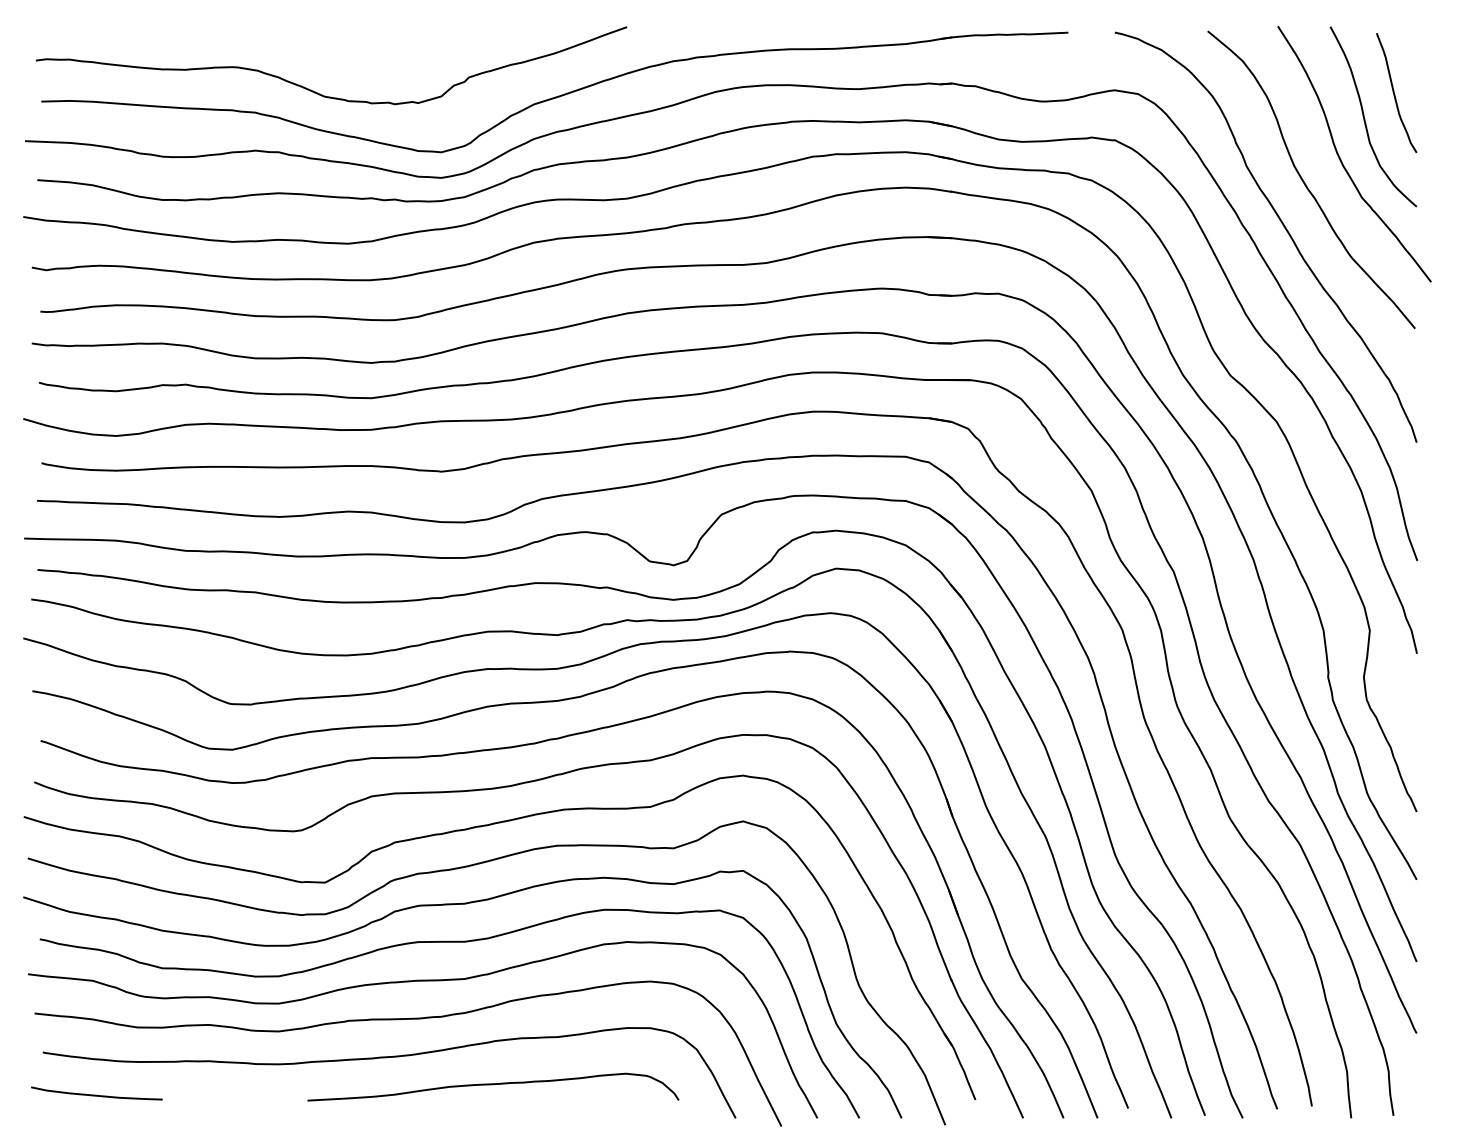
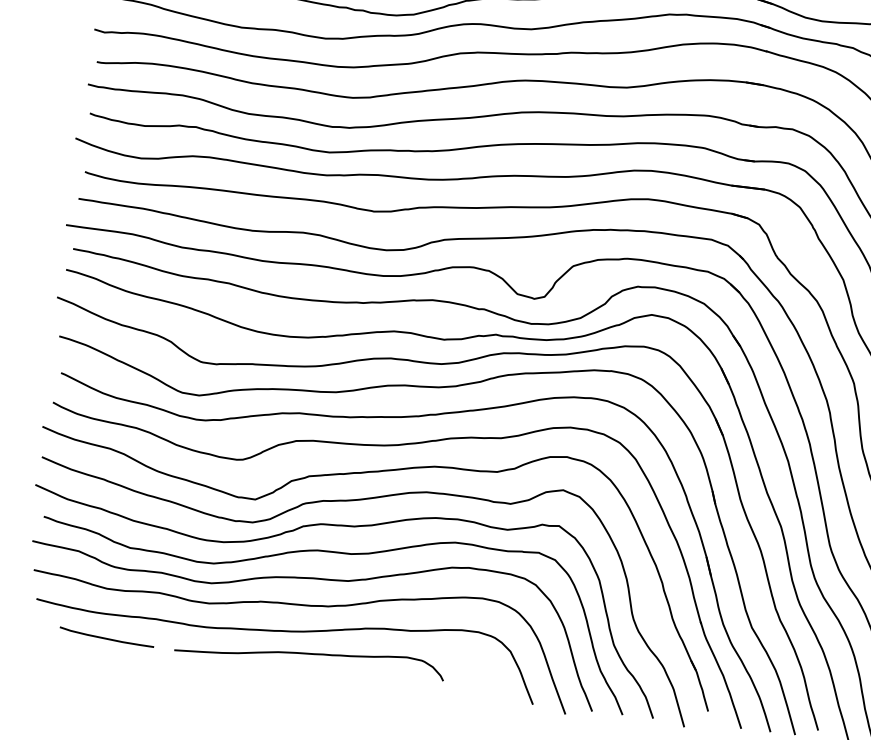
curve: (493, 1085) -> (310, 654), moved
curve: (96, 1094) -> (106, 637), moved

